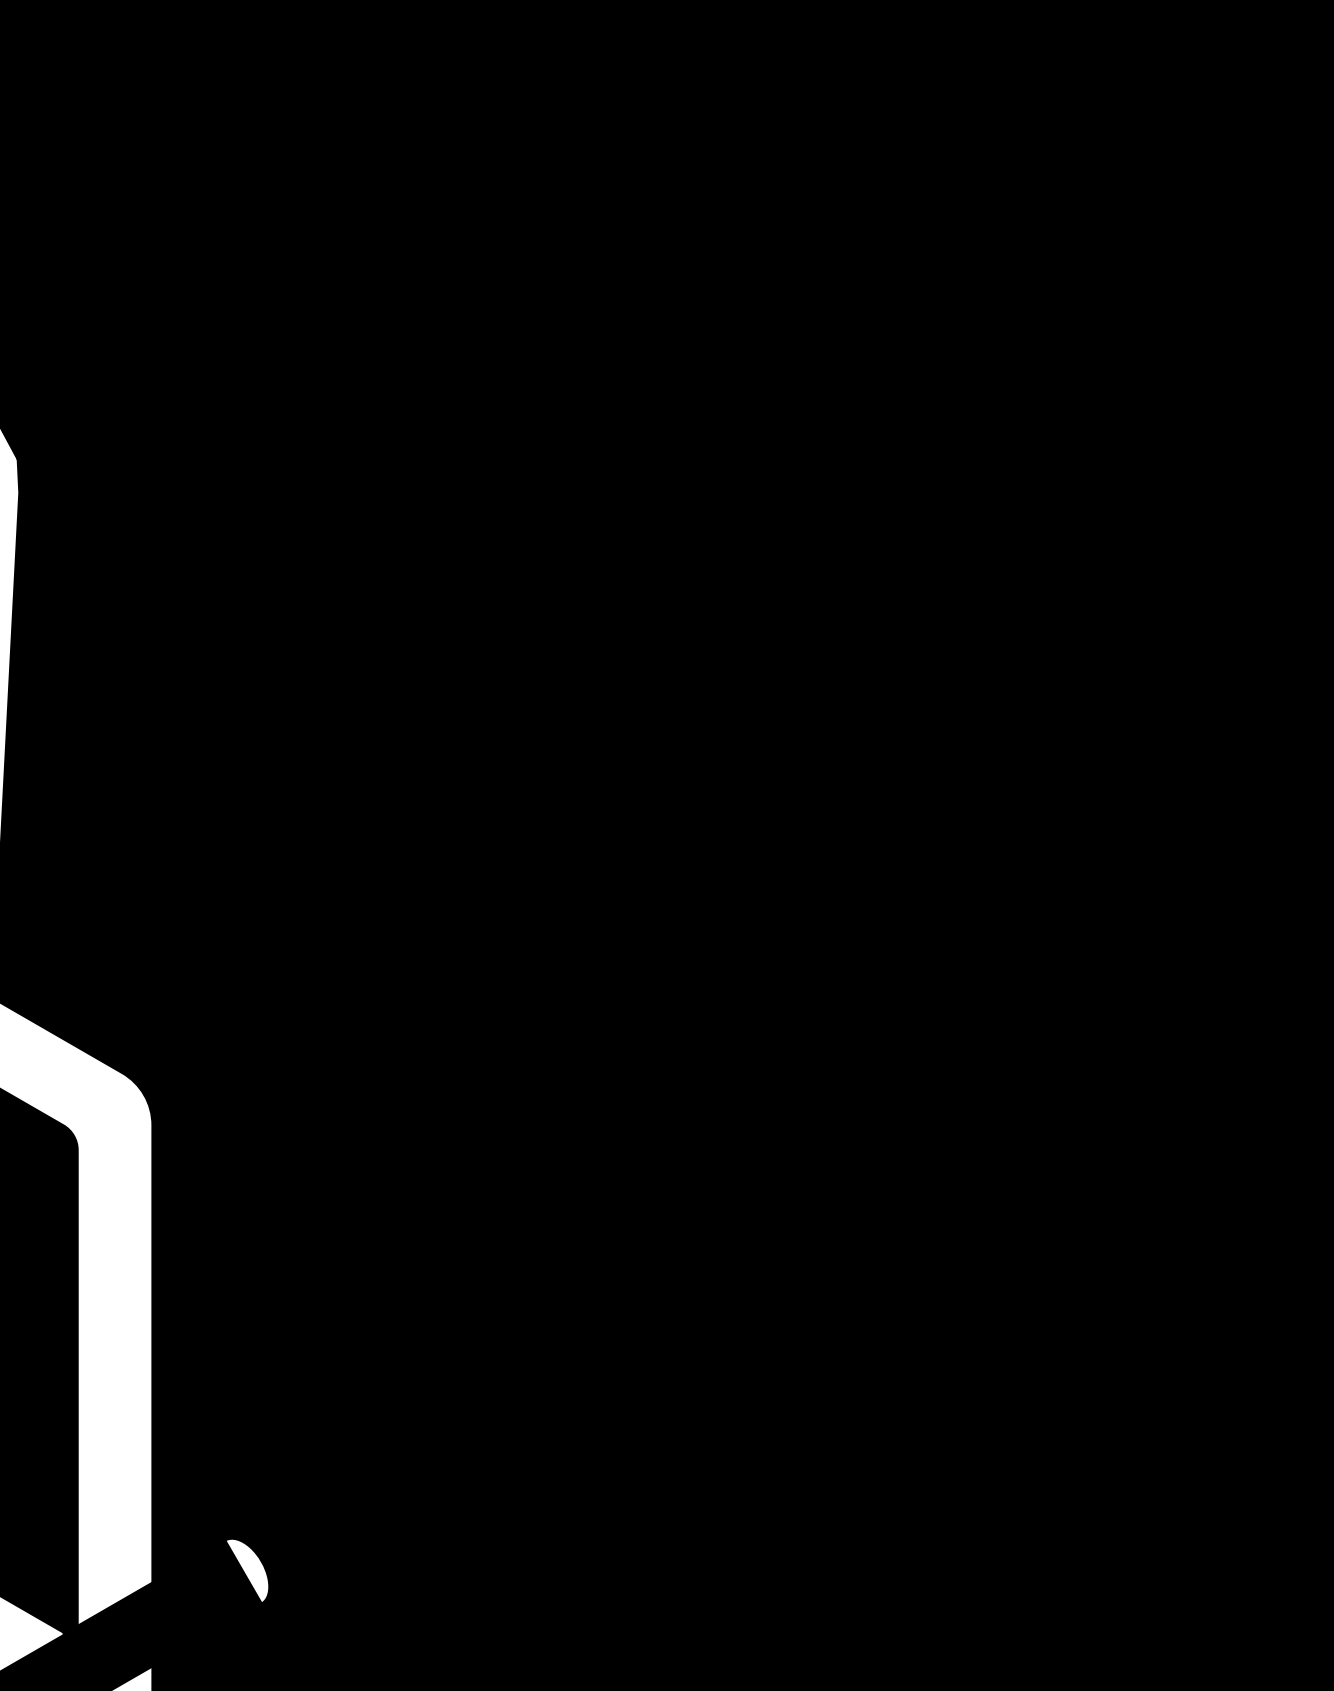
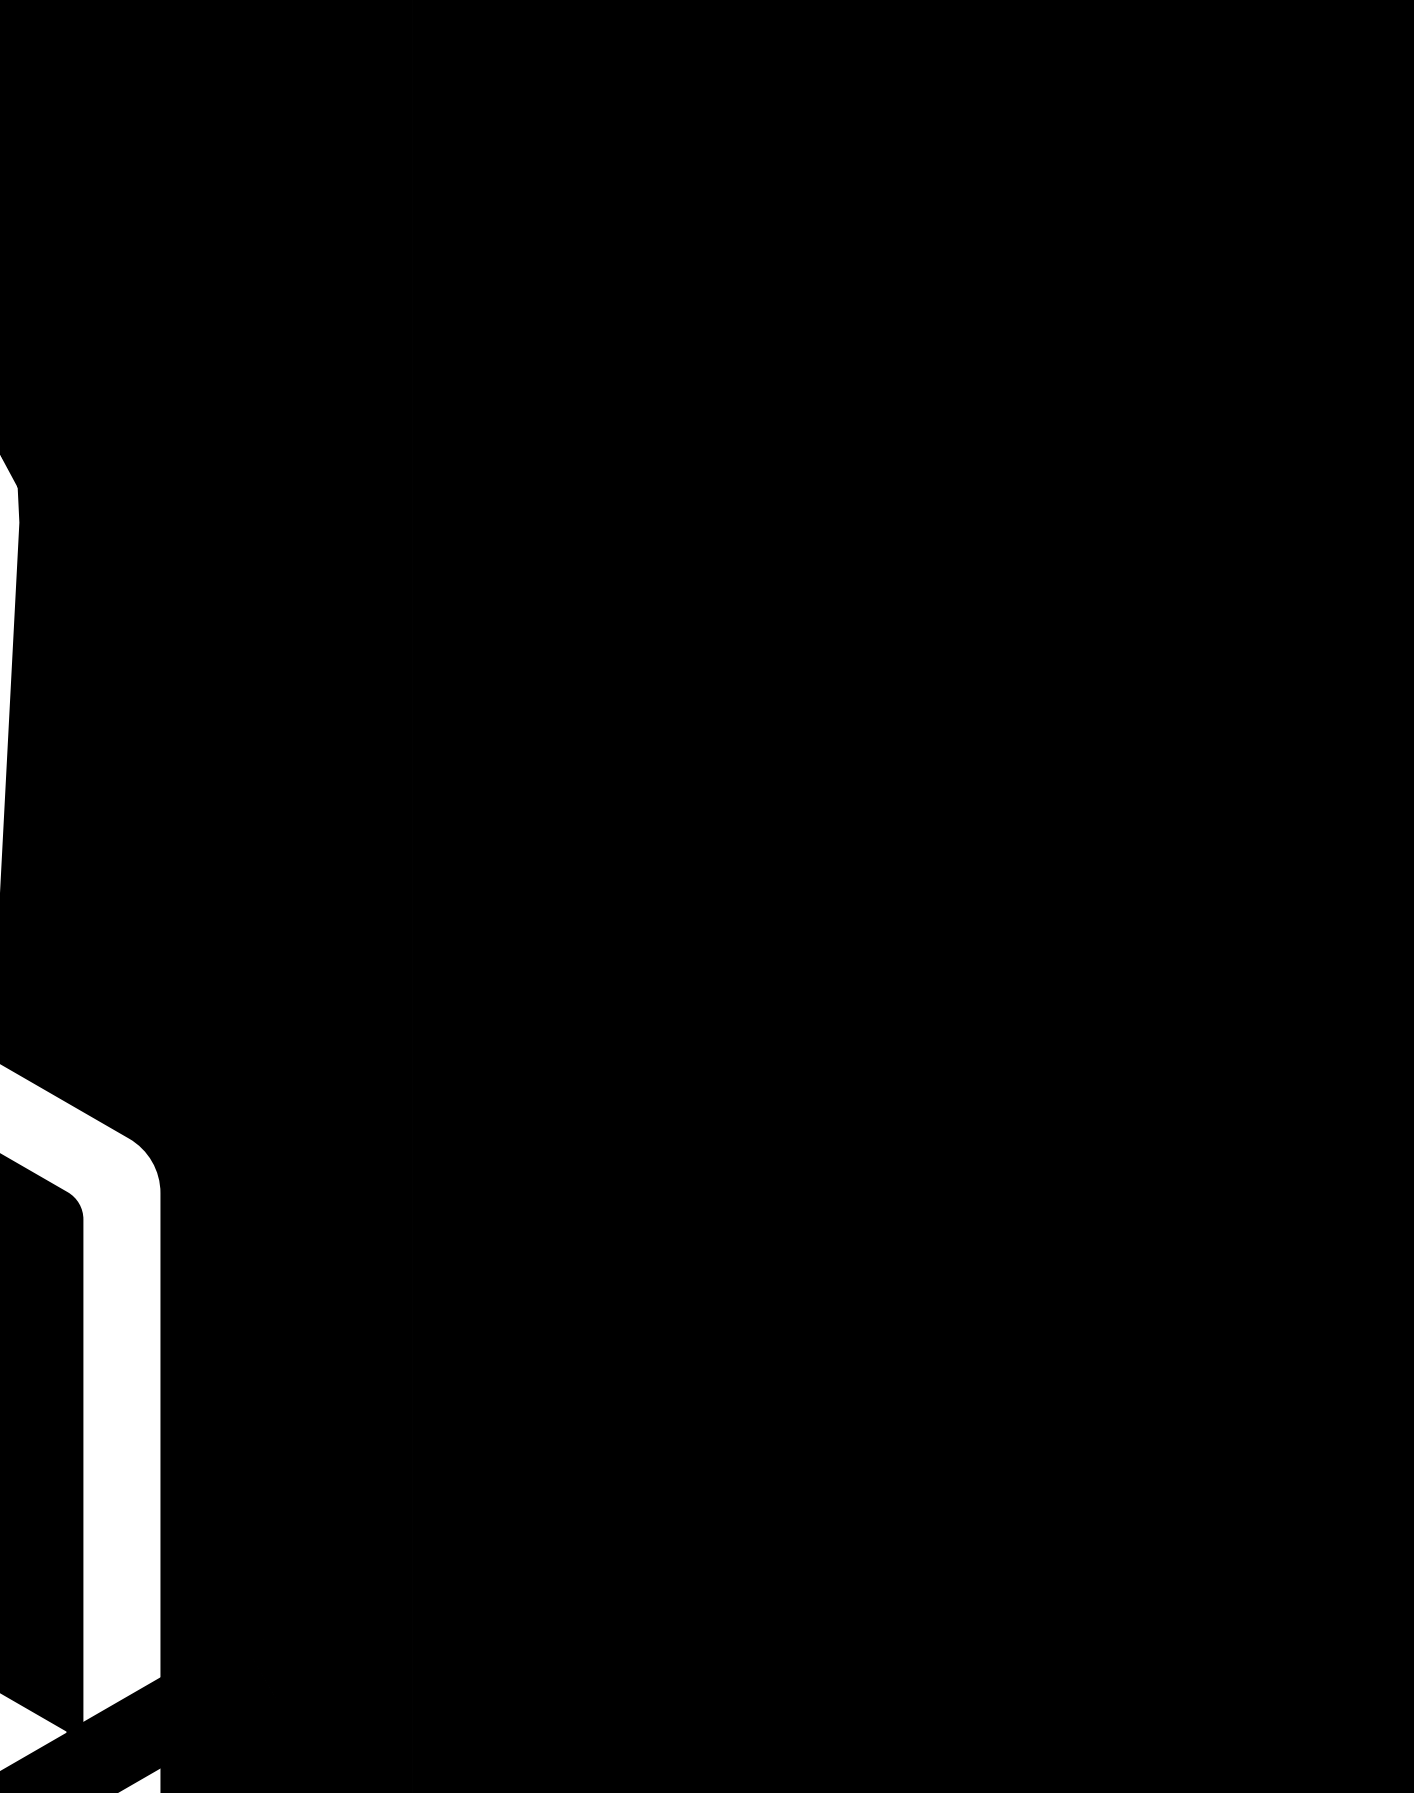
fill: (246, 1570) -> (261, 1665), added

